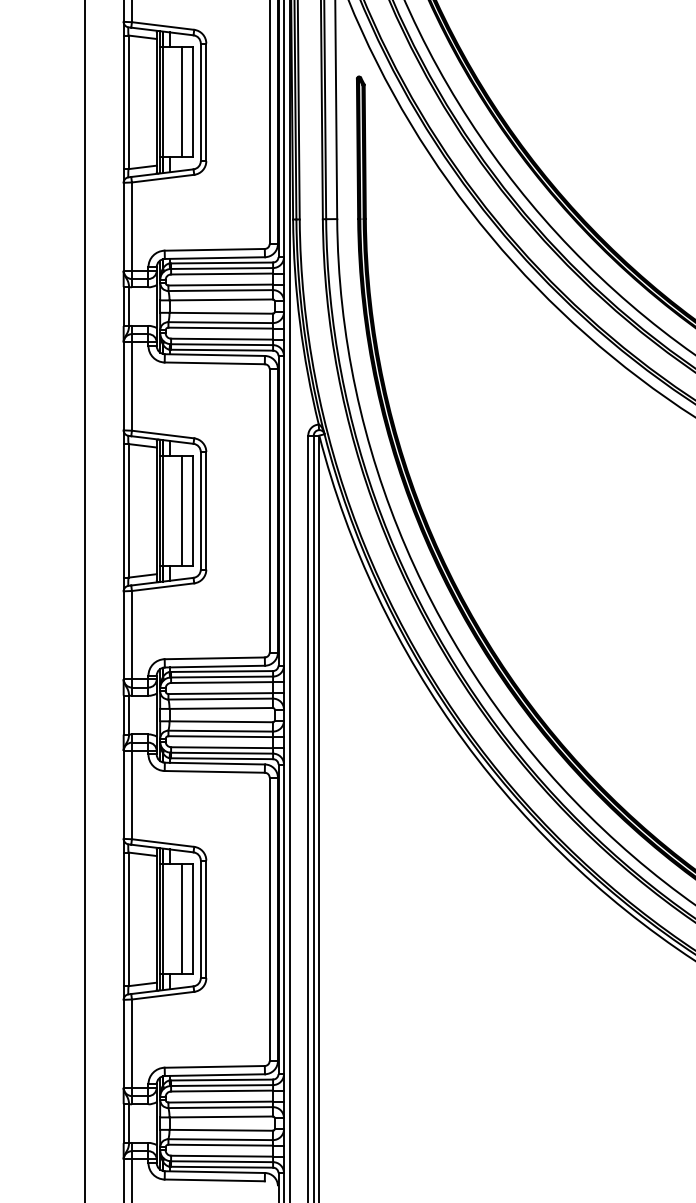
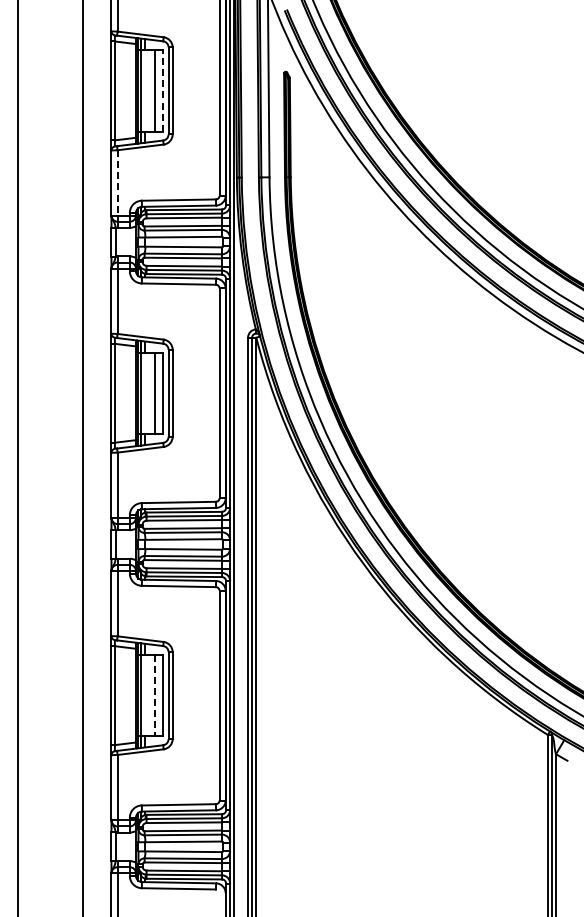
line: (192, 101) -> (162, 90), solid -> dashed
line: (131, 226) -> (117, 182), solid -> dashed
line: (181, 919) -> (154, 695), solid -> dashed

